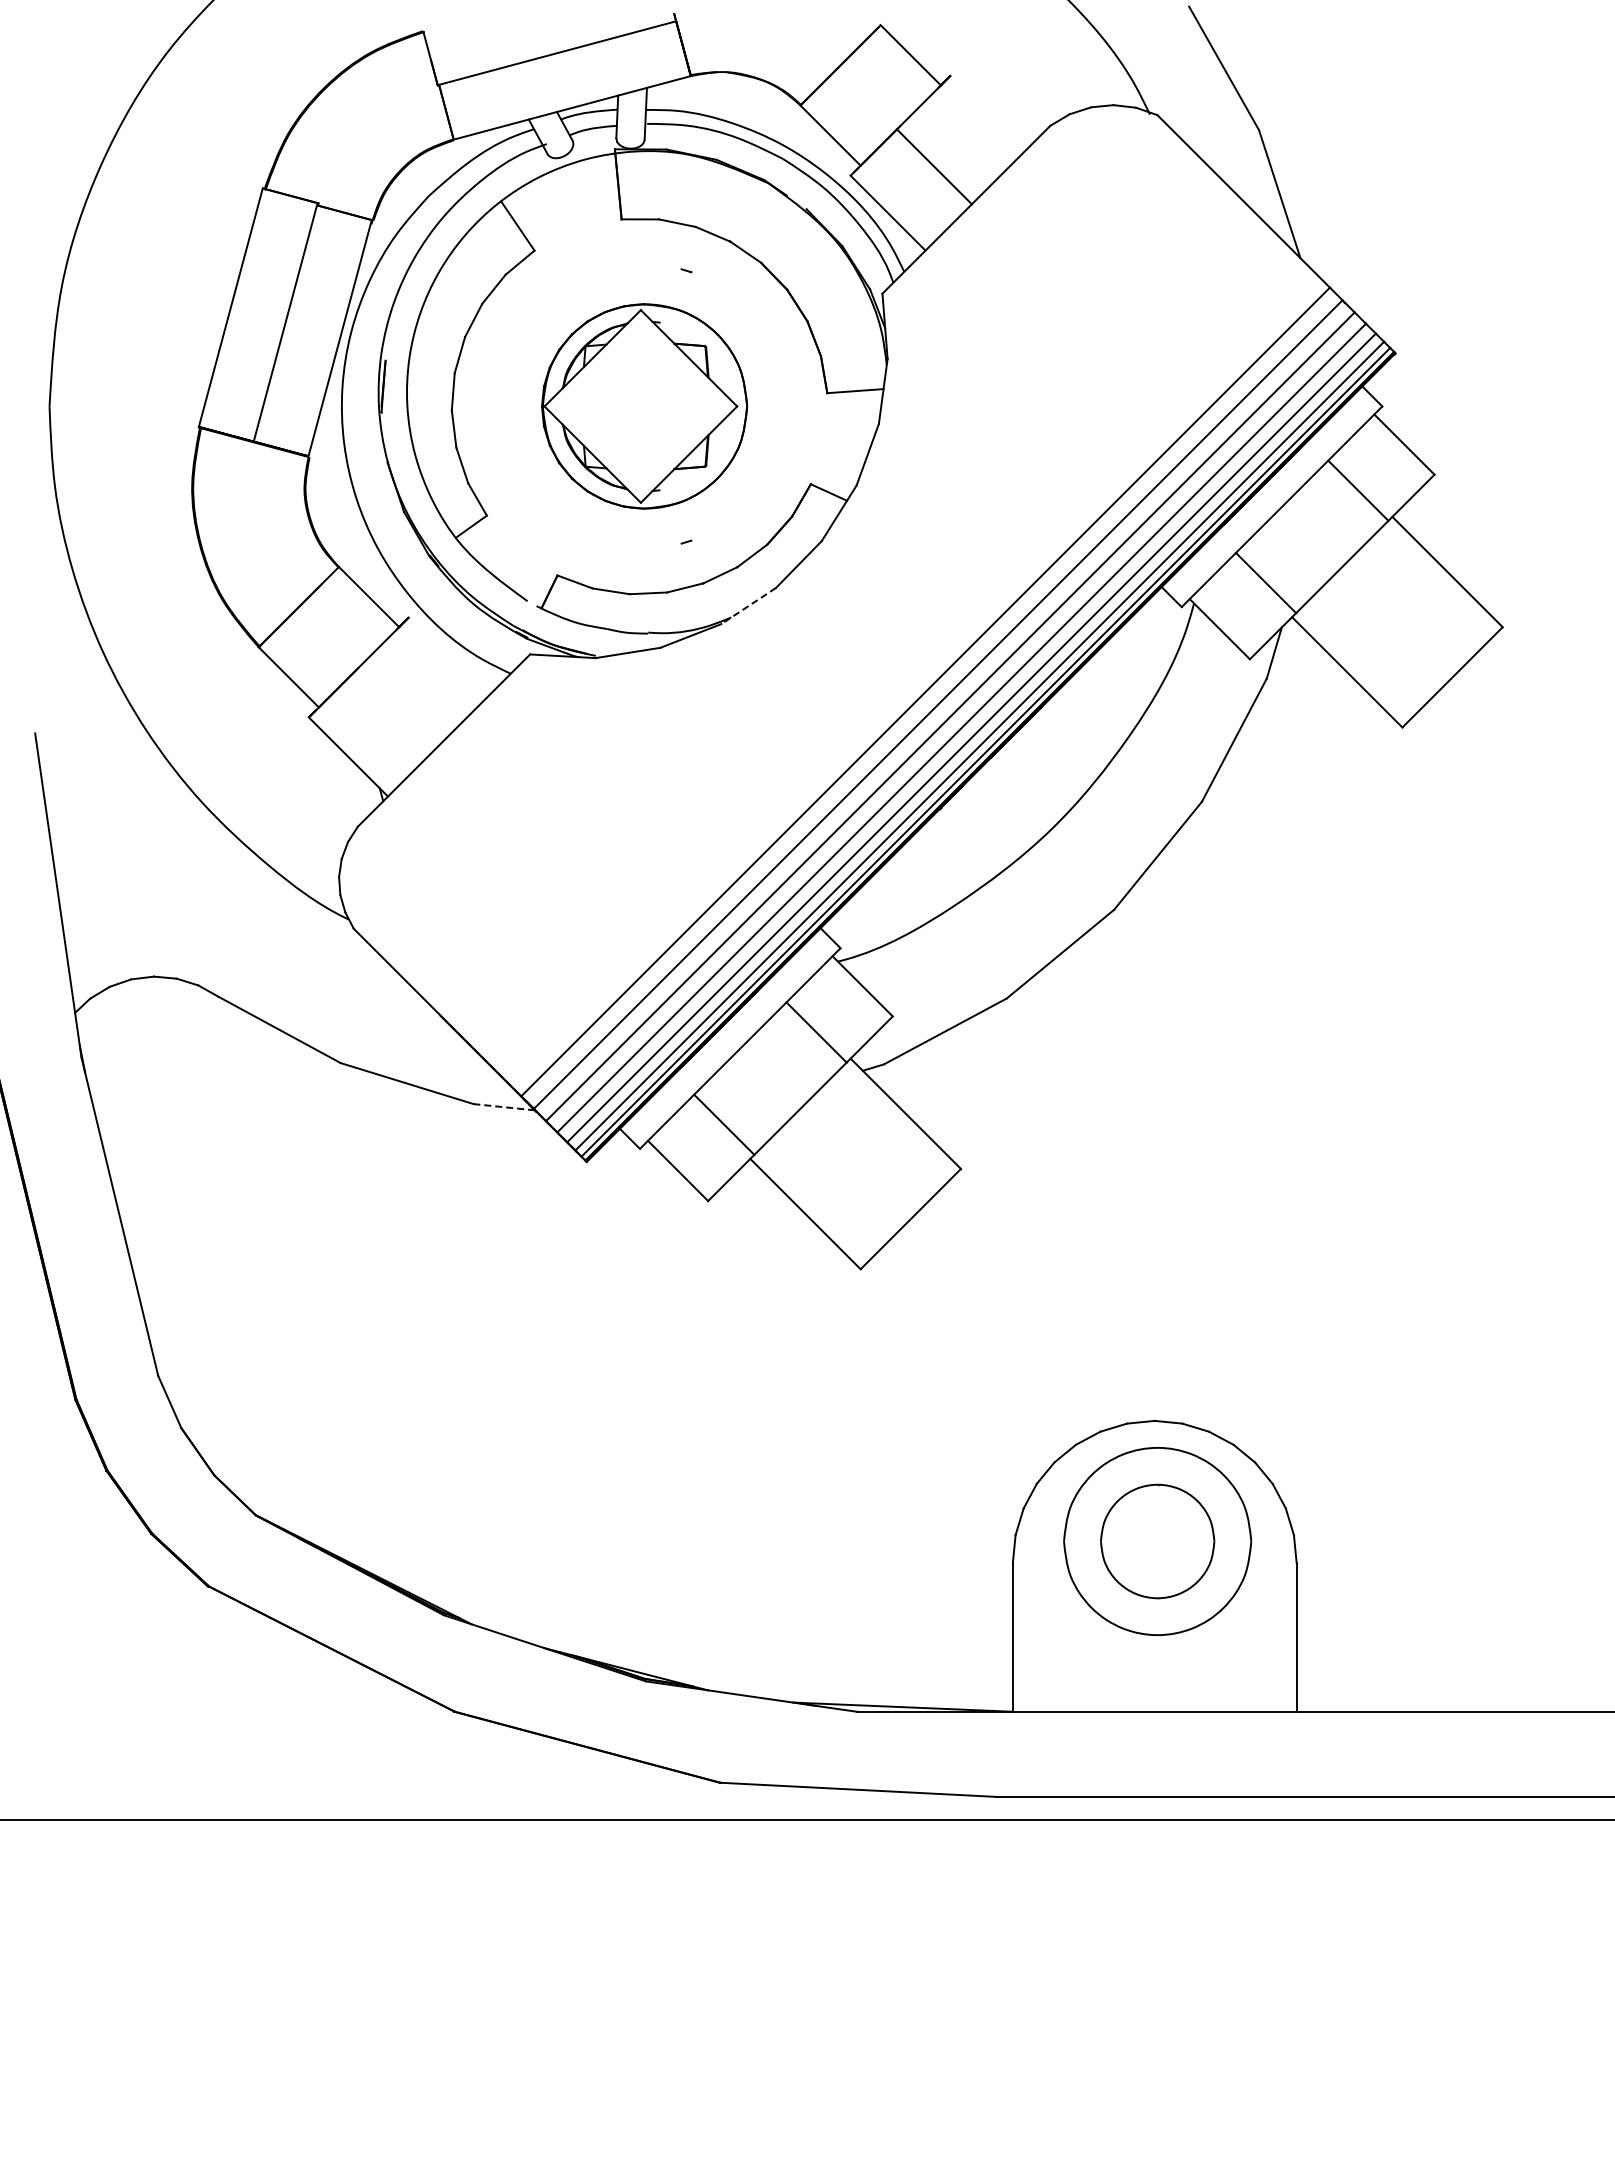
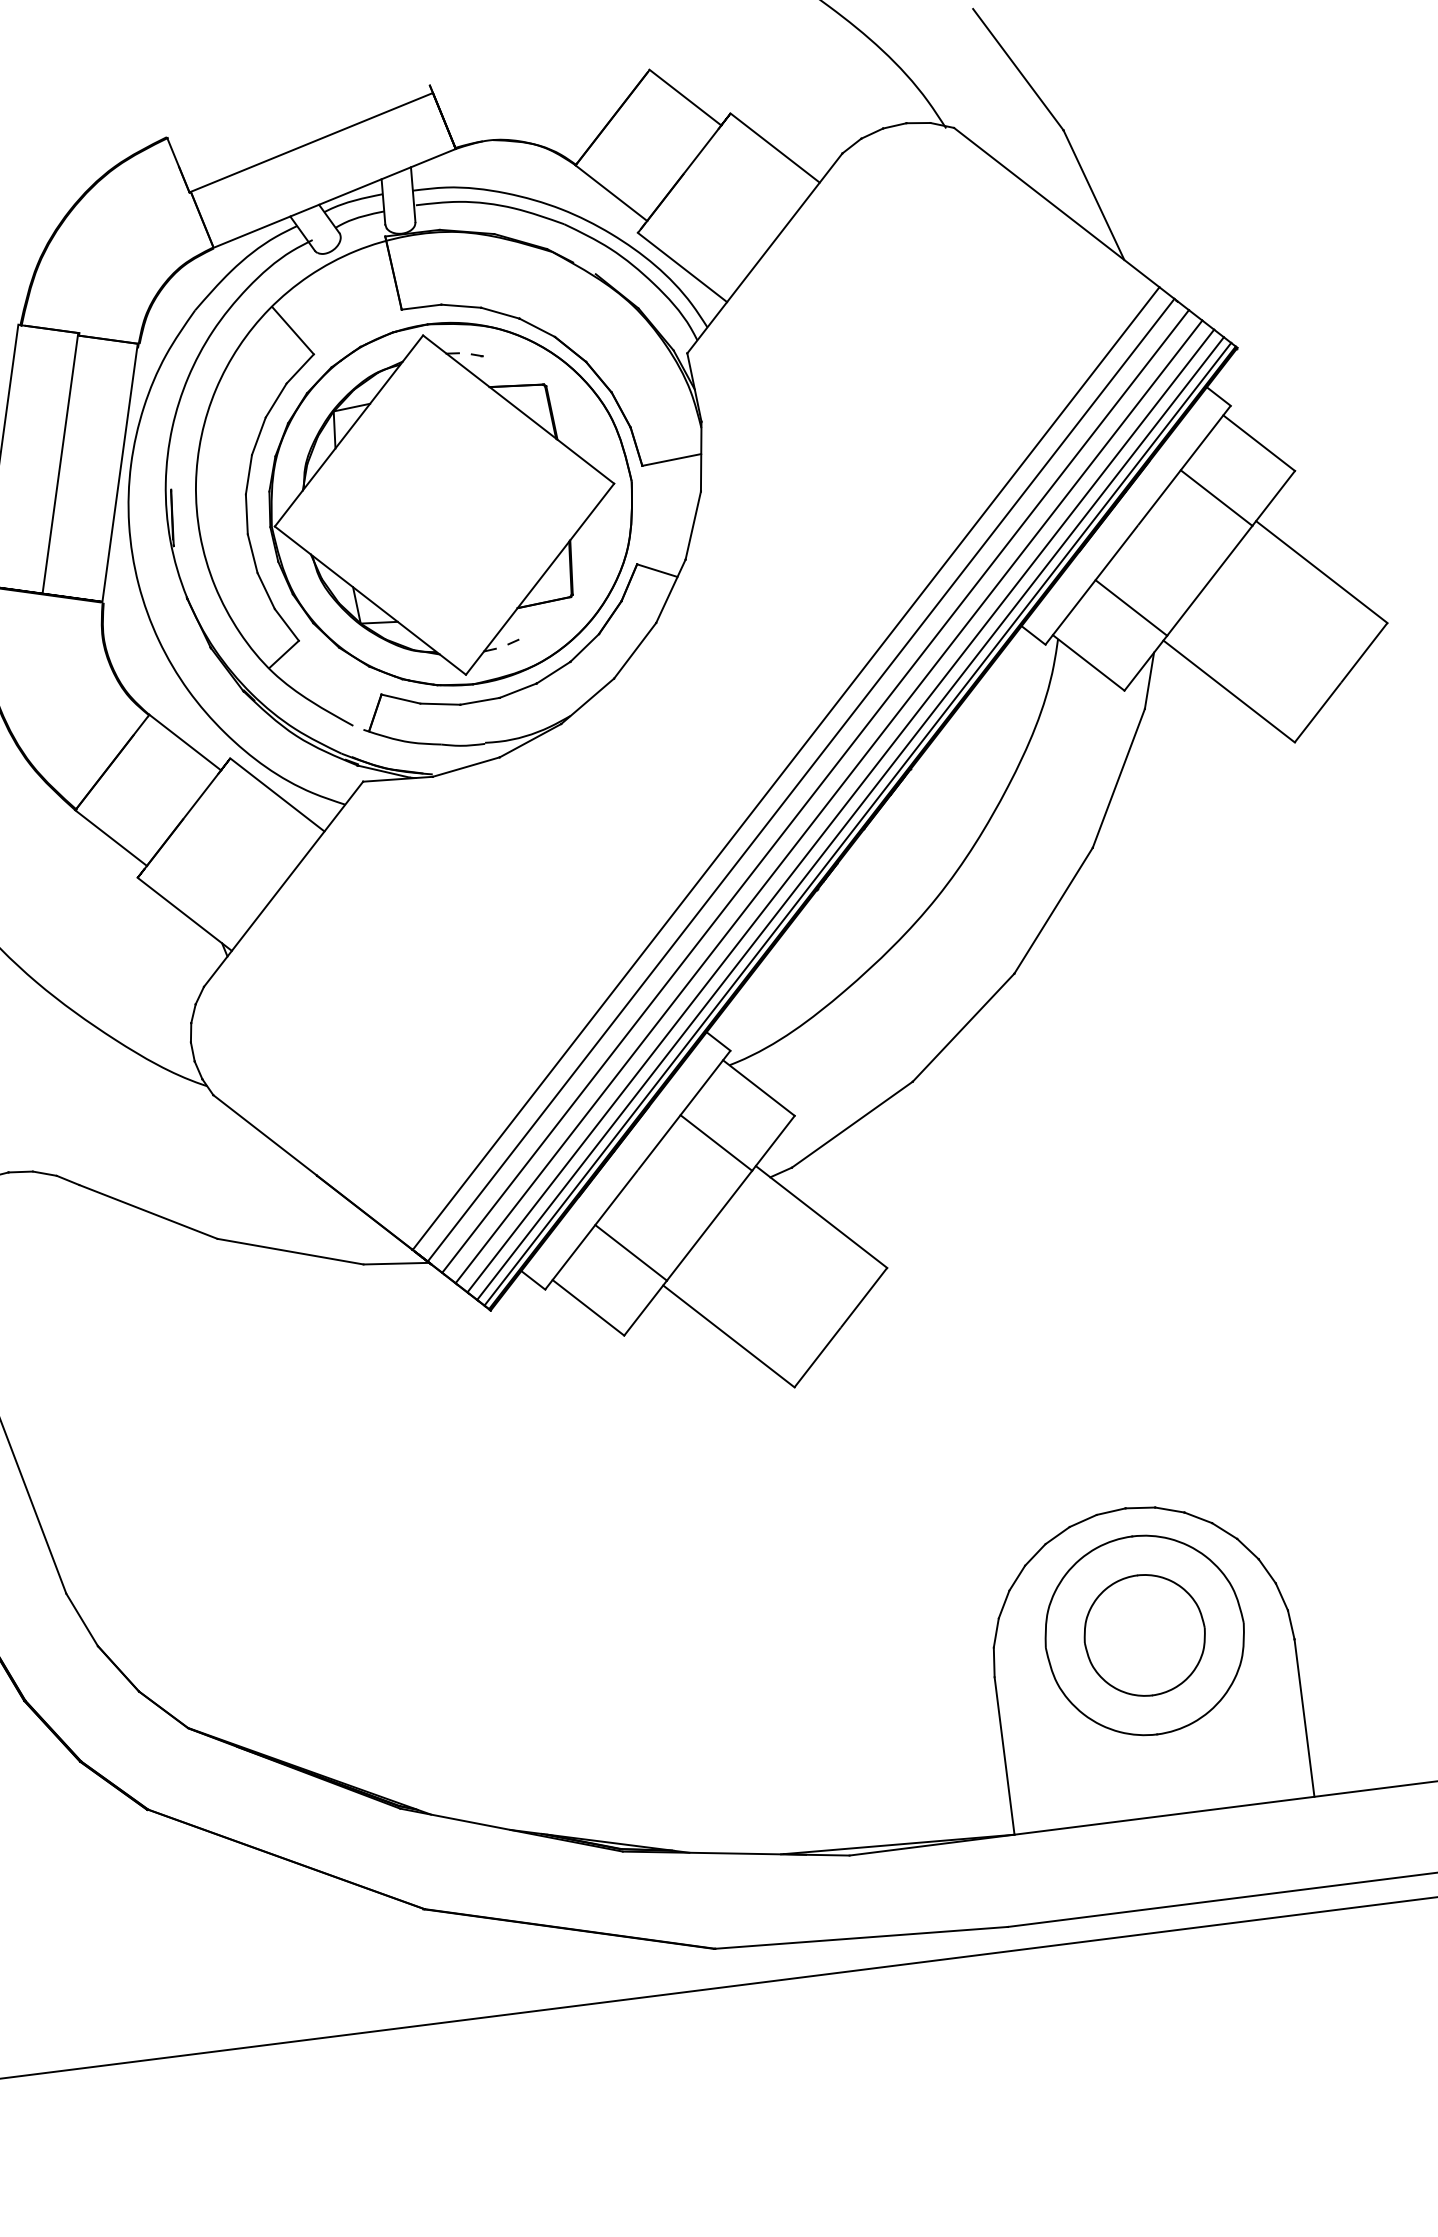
line: (933, 166) -> (774, 147), moved
part: (644, 406) -> (450, 504), size x1.67
line: (748, 606) -> (587, 701), dashed -> solid
line: (448, 656) -> (277, 794), added
line: (504, 1107) -> (396, 1263), dashed -> solid

